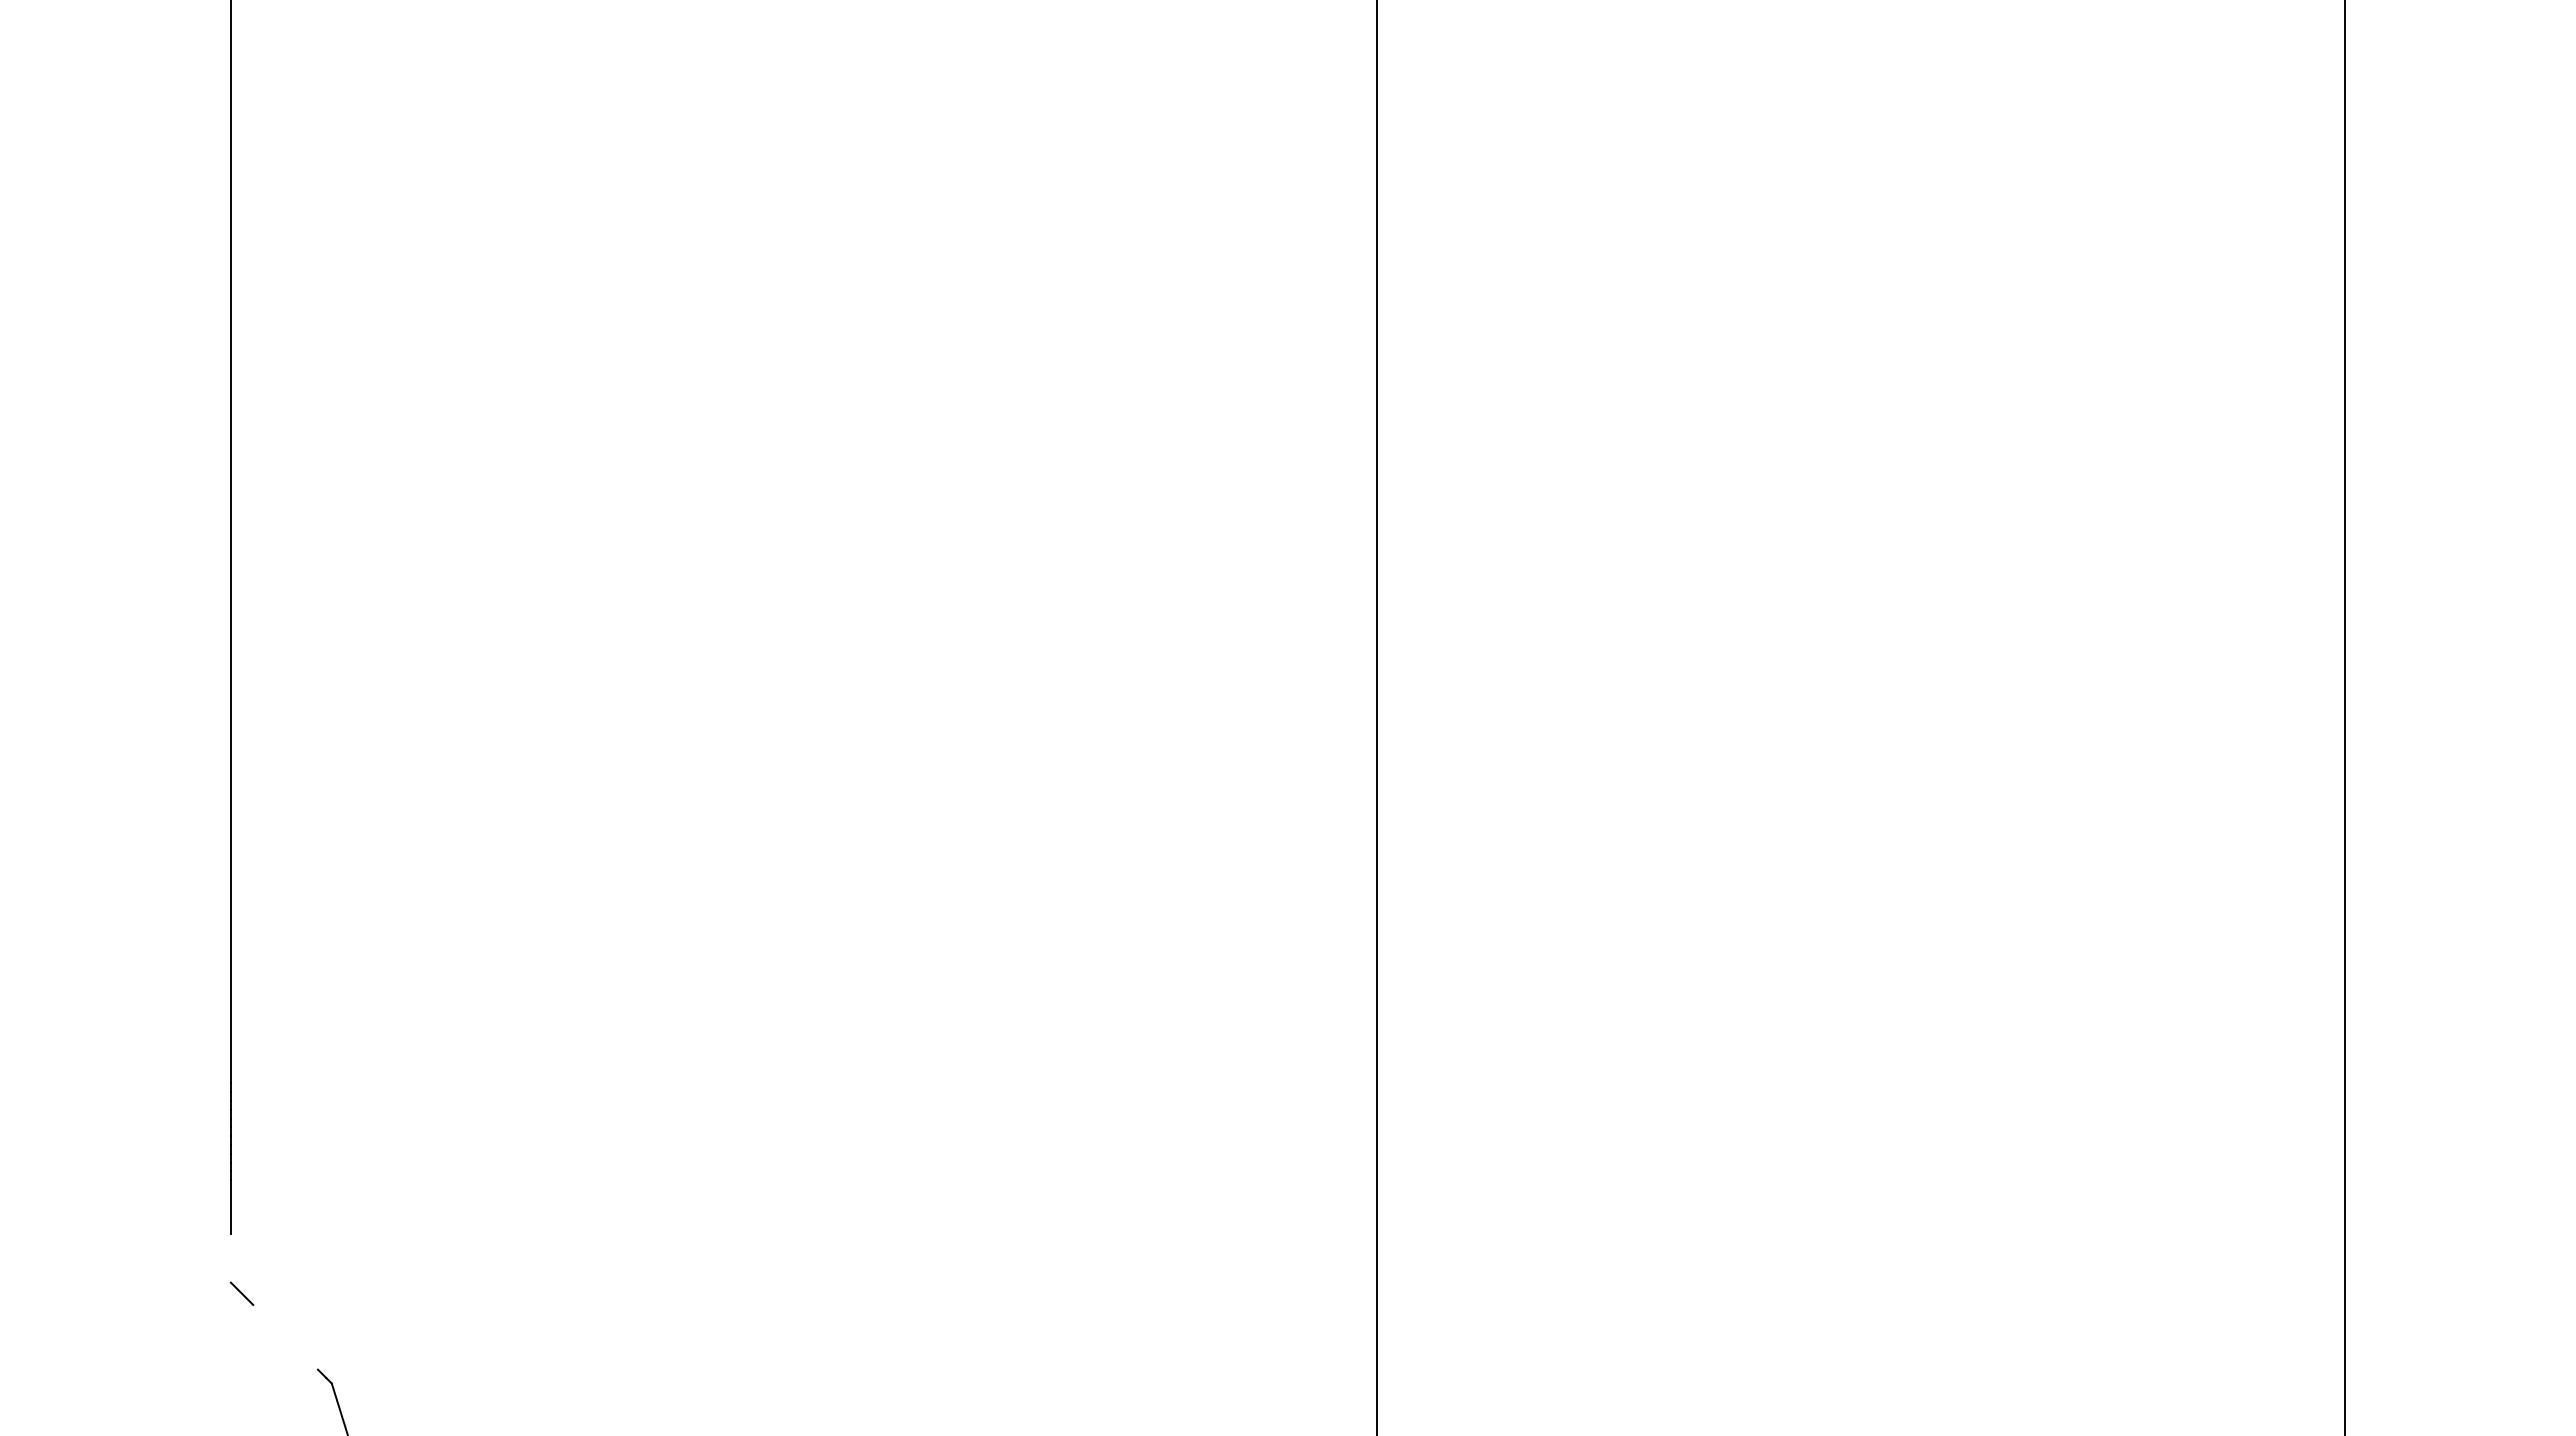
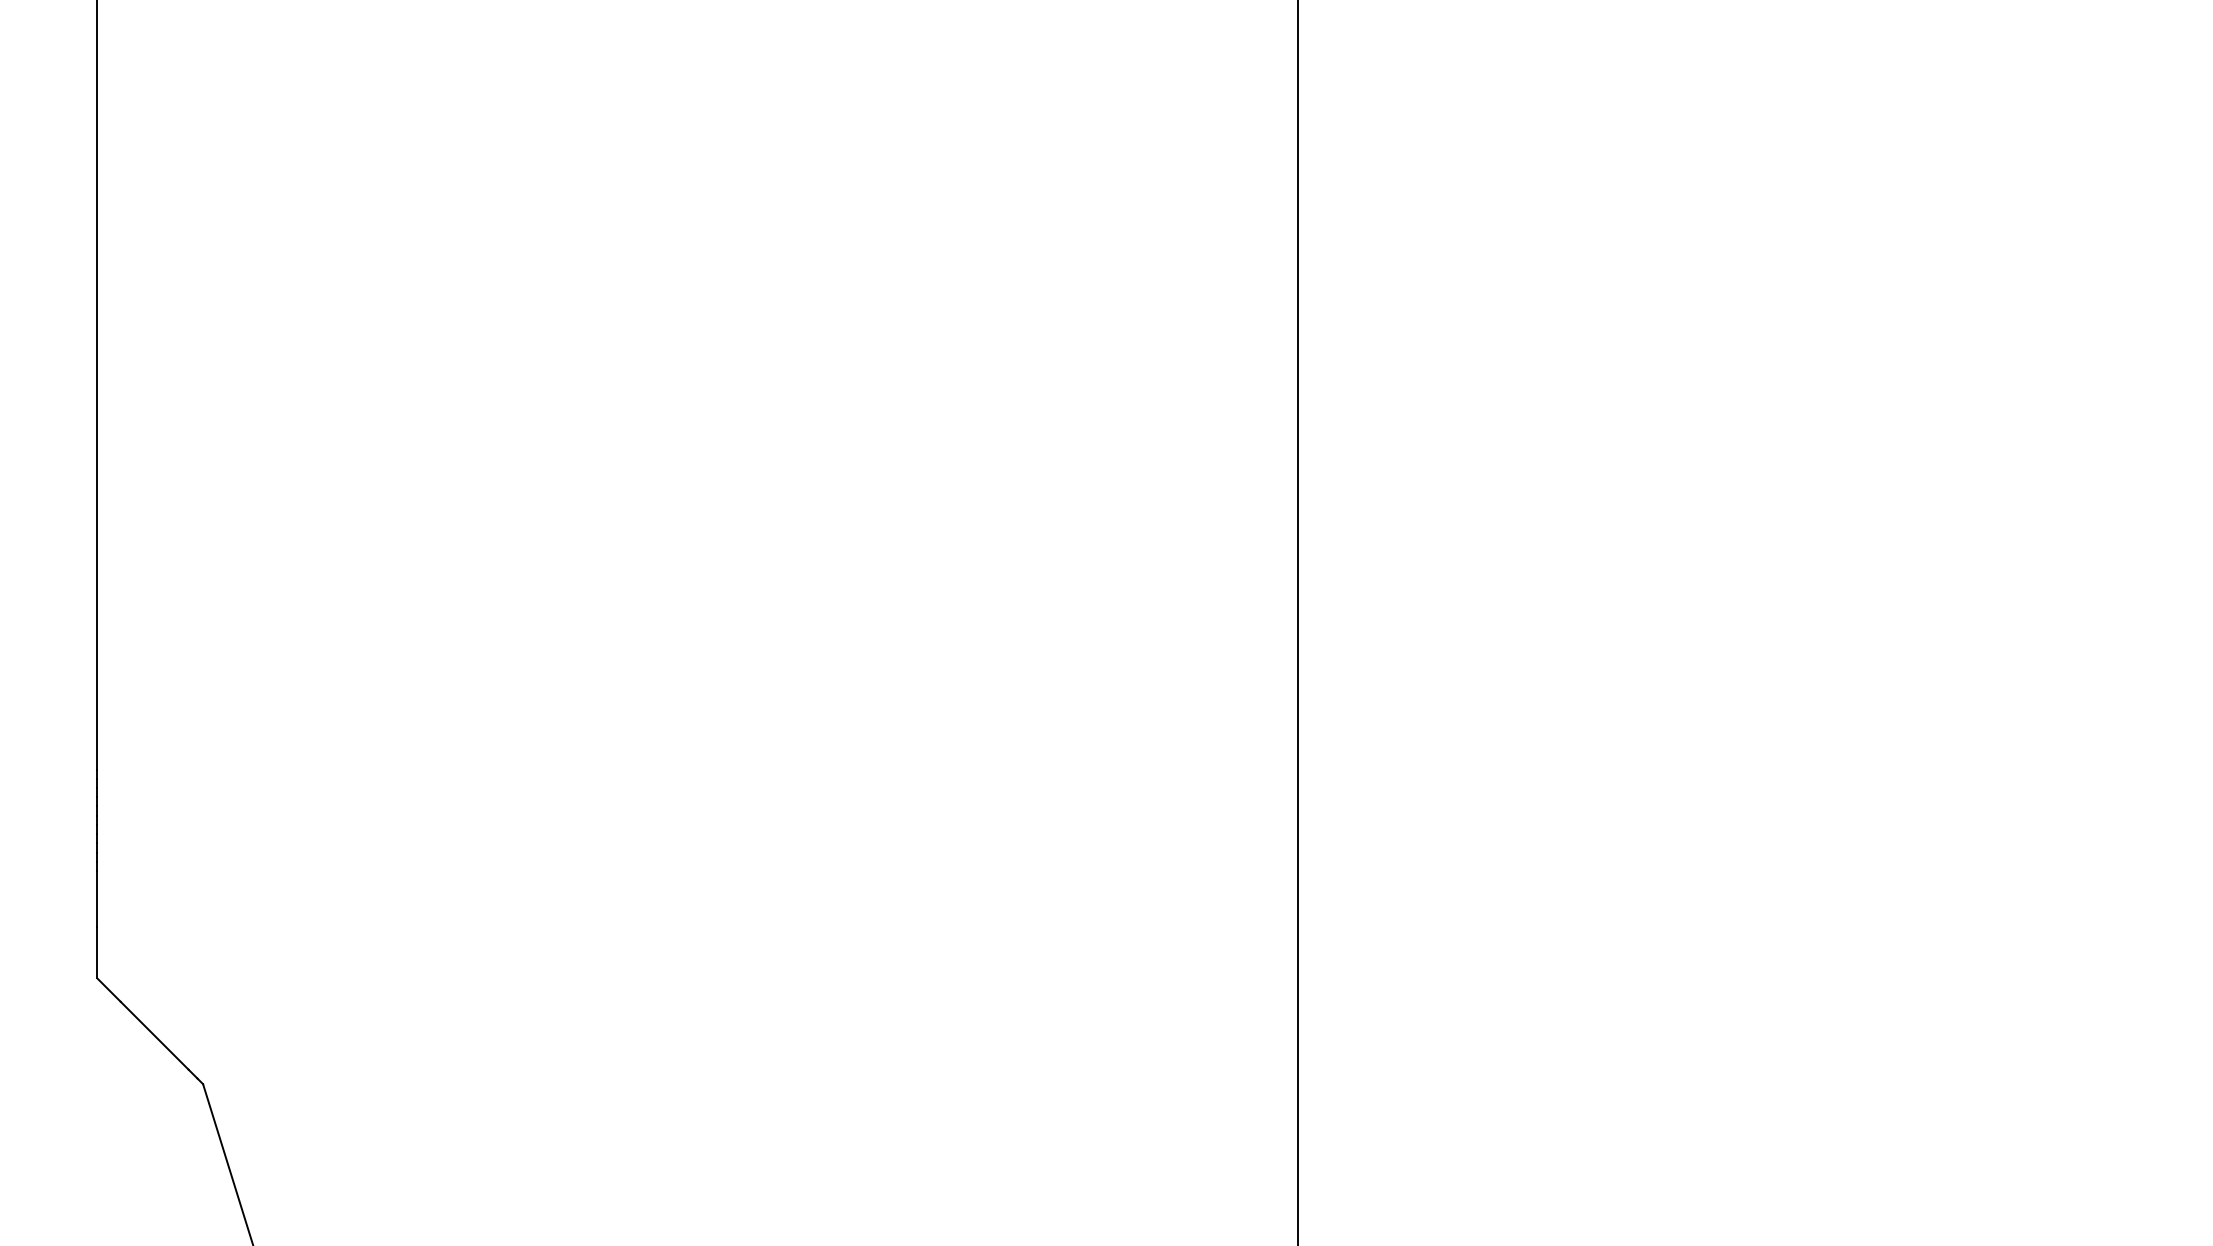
line: (230, 1257) -> (96, 952), added
line: (285, 1336) -> (154, 1034), added

